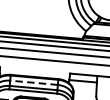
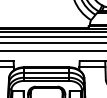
line: (33, 82) -> (46, 72), dashed -> solid

